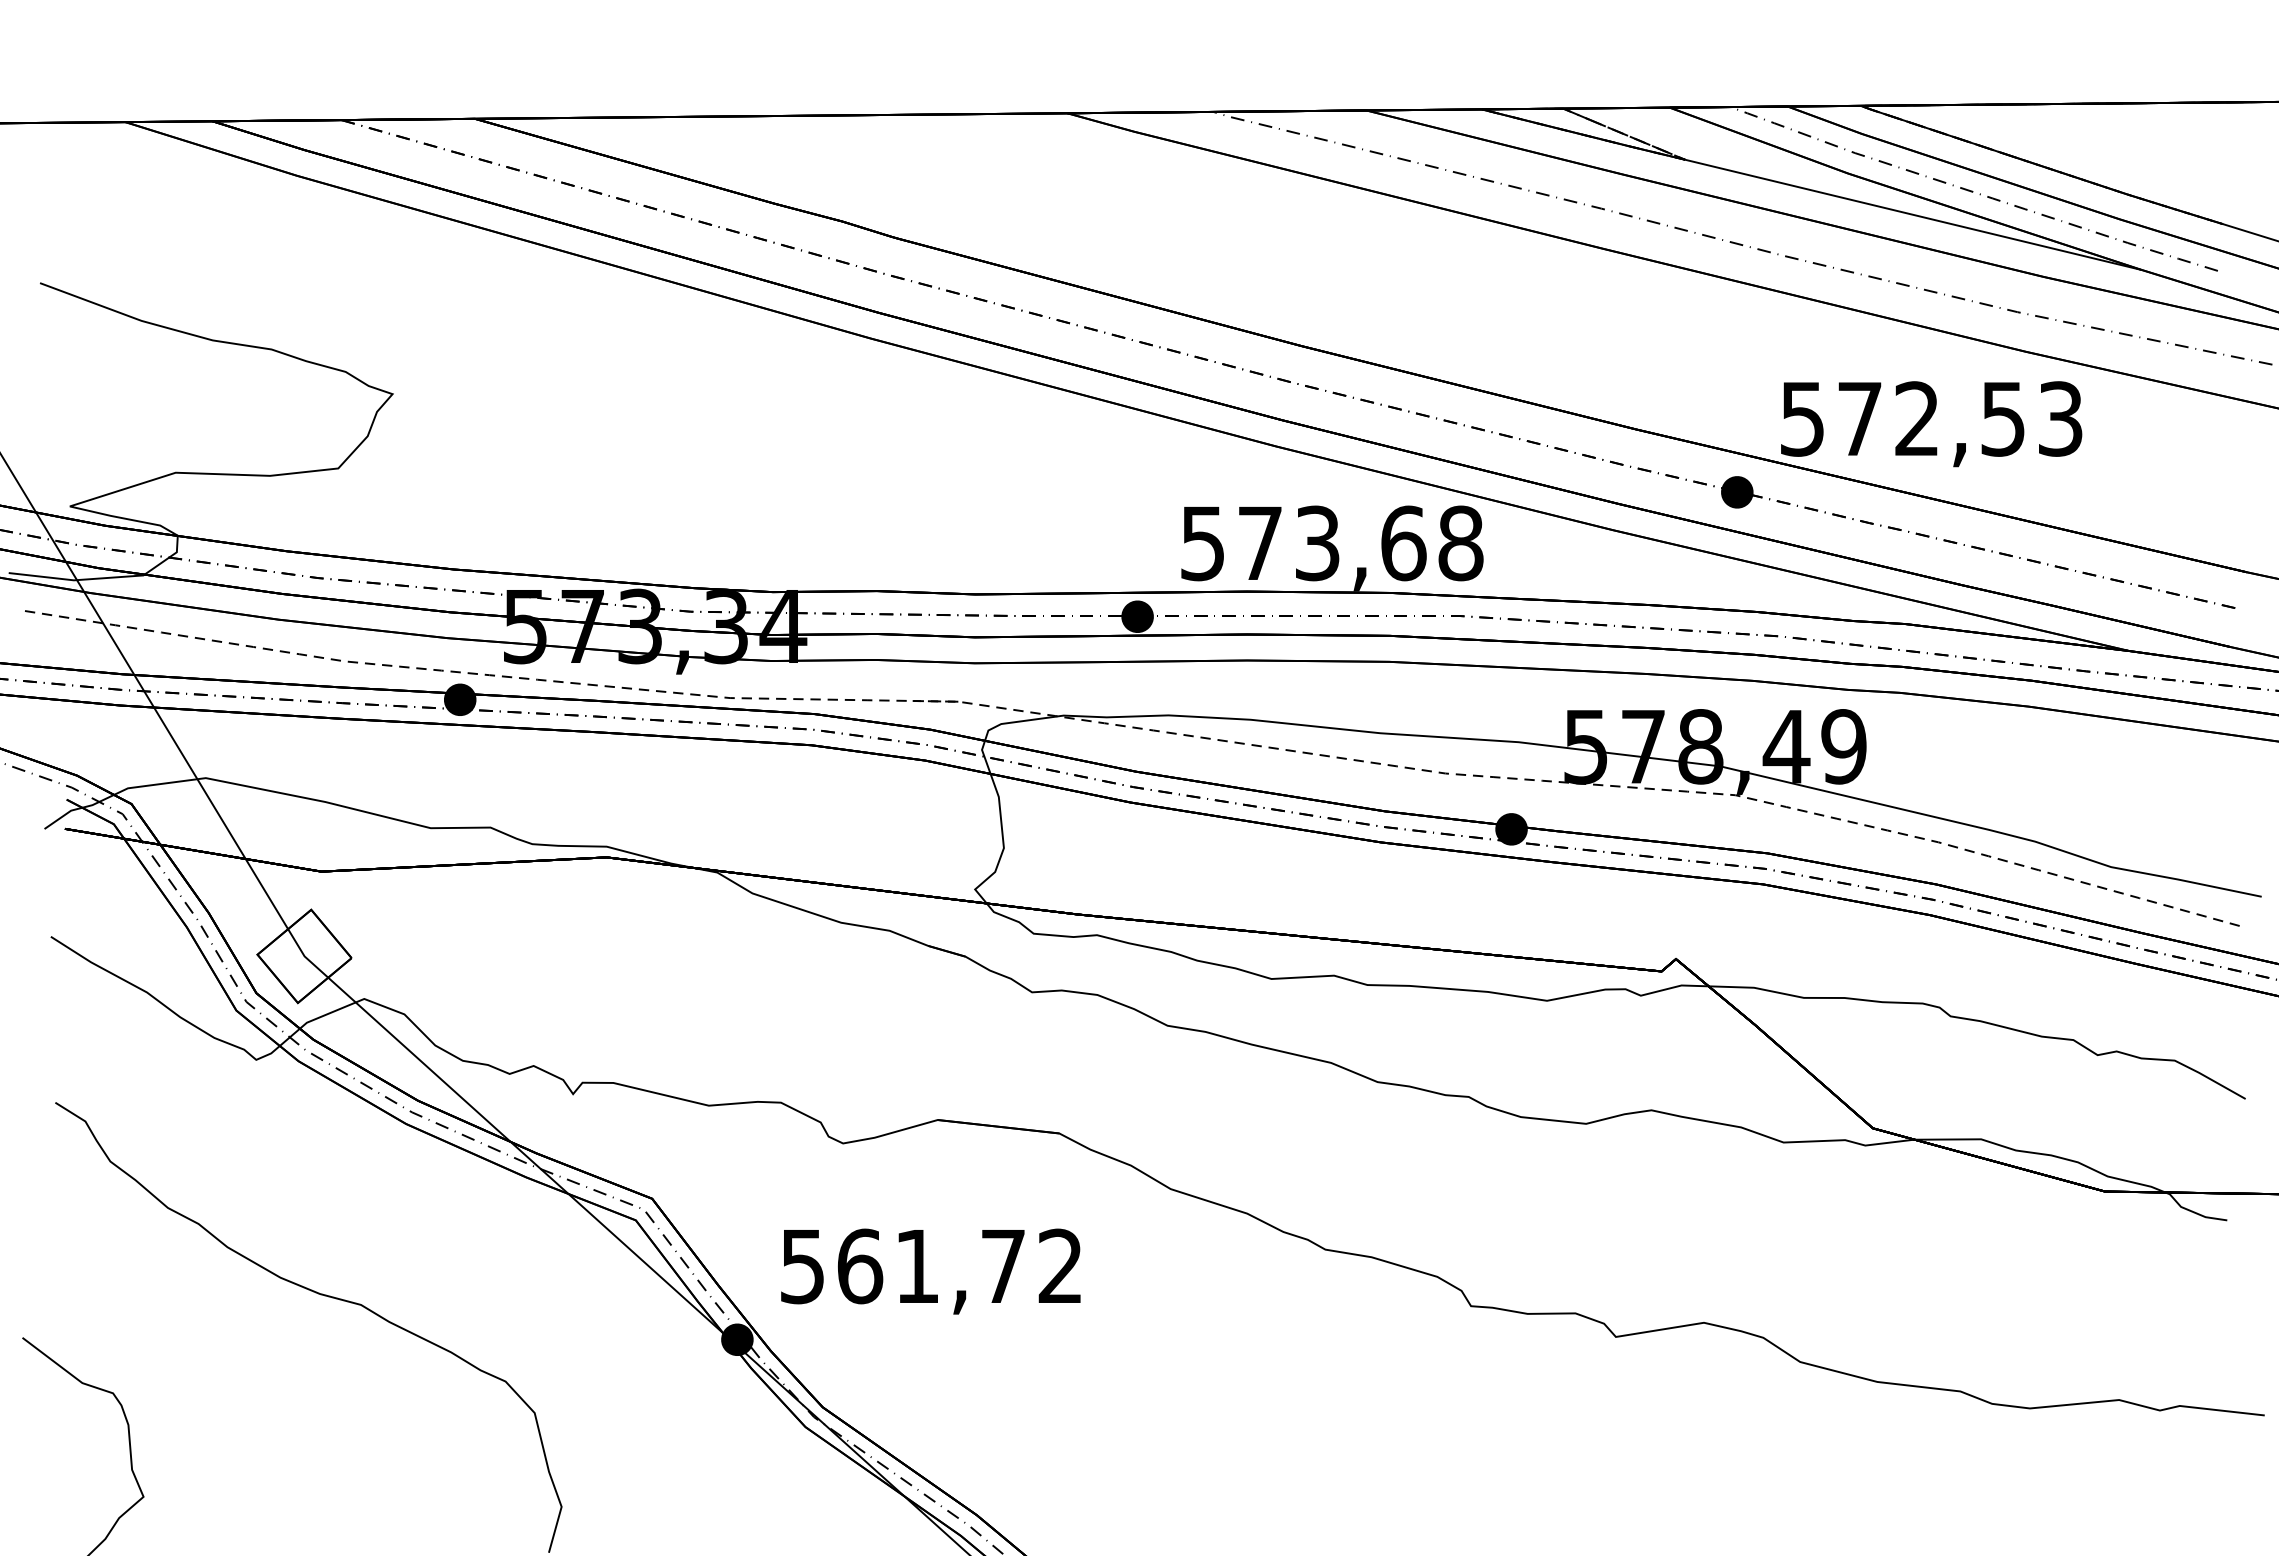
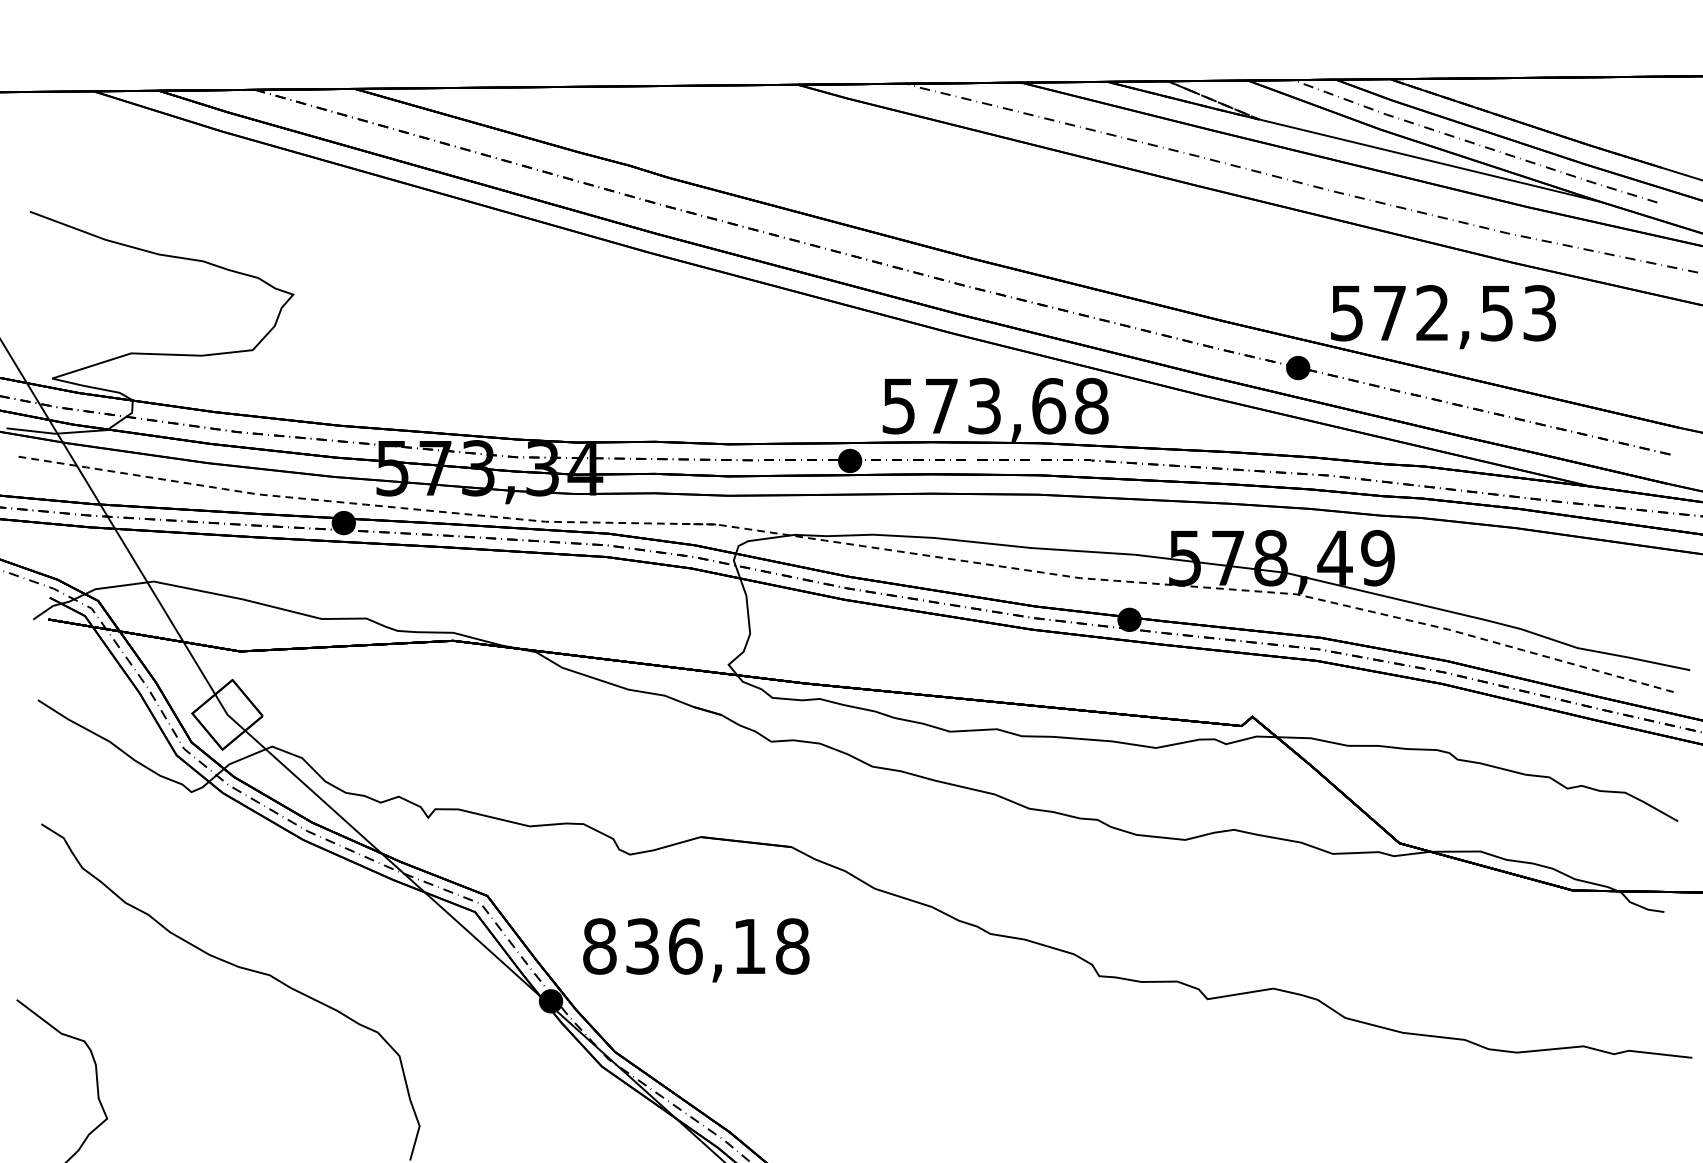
text: (931, 1266) -> (696, 946), 561,72 -> 836,18

